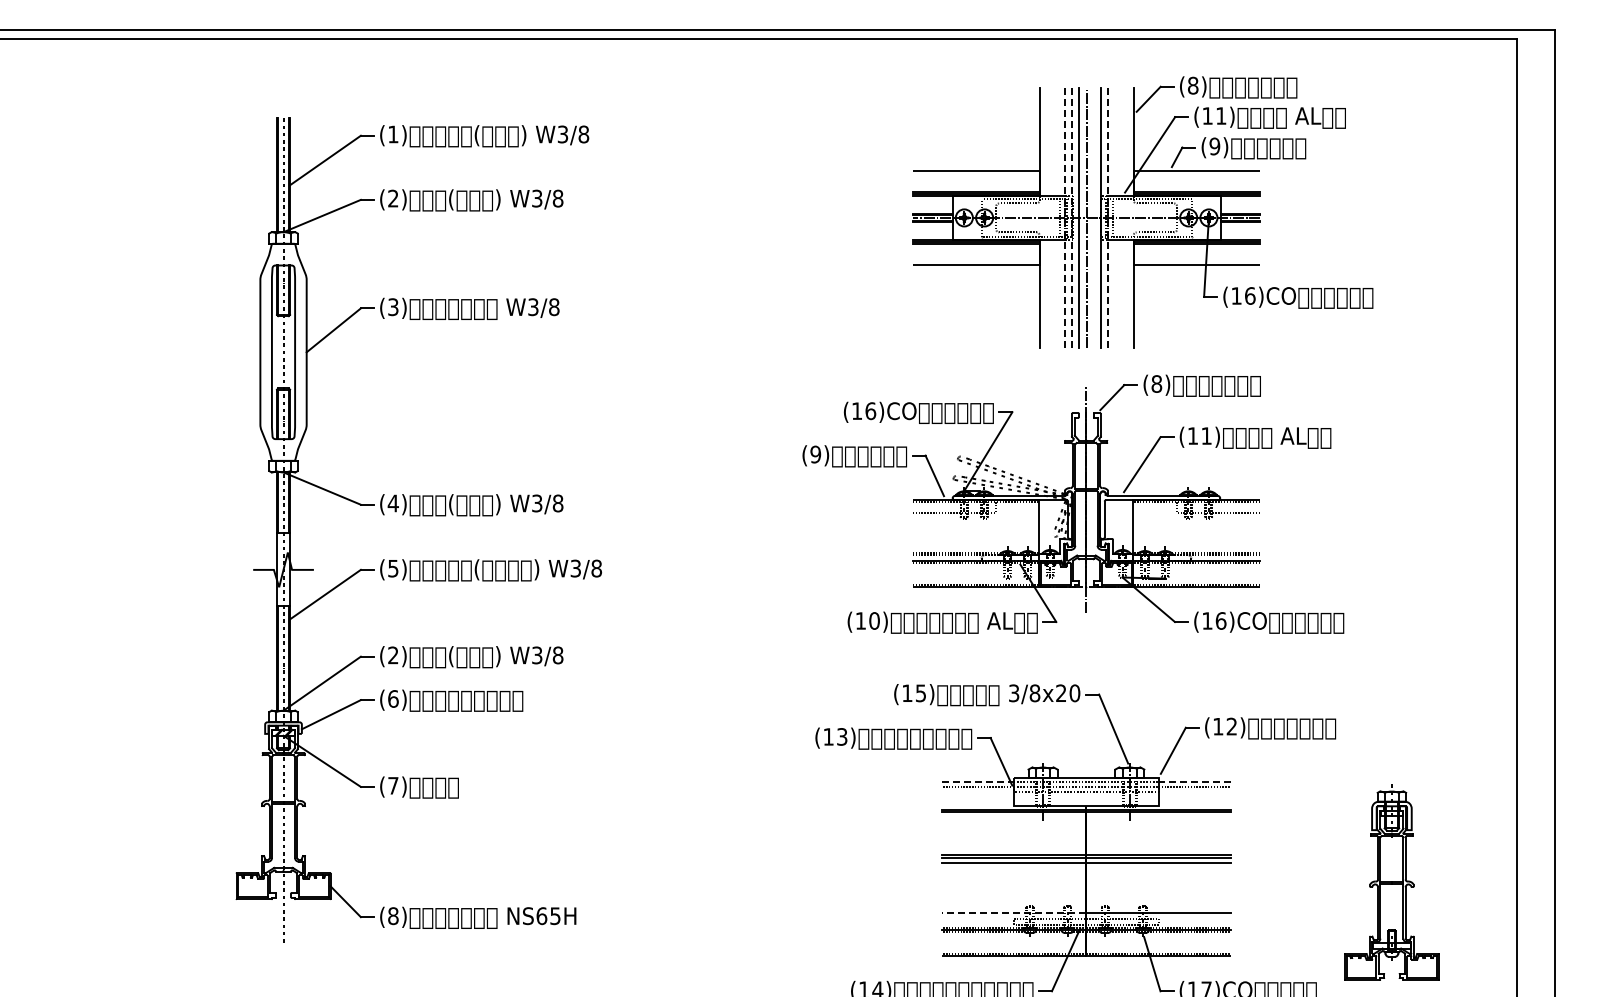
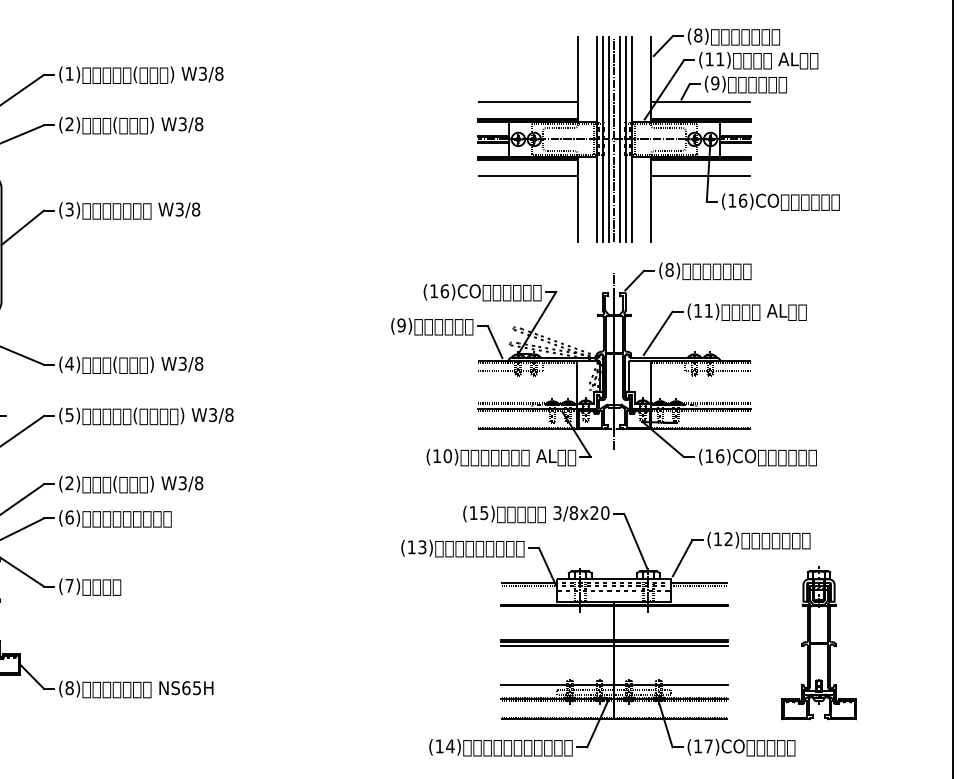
line: (1064, 217) -> (597, 139), dashed -> solid
line: (1072, 217) -> (603, 139), dashed -> solid
line: (1094, 217) -> (620, 139), added
line: (1108, 217) -> (631, 139), dashed -> solid
line: (978, 782) -> (529, 583), dashed -> solid
line: (1194, 782) -> (699, 583), dashed -> solid
part: (1391, 882) -> (818, 642), moved
line: (1013, 912) -> (557, 685), dashed -> solid

